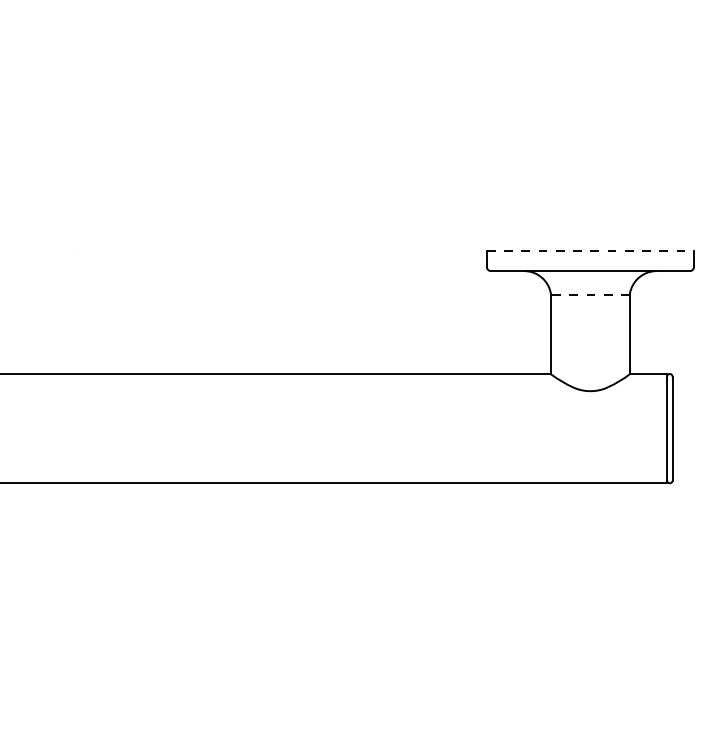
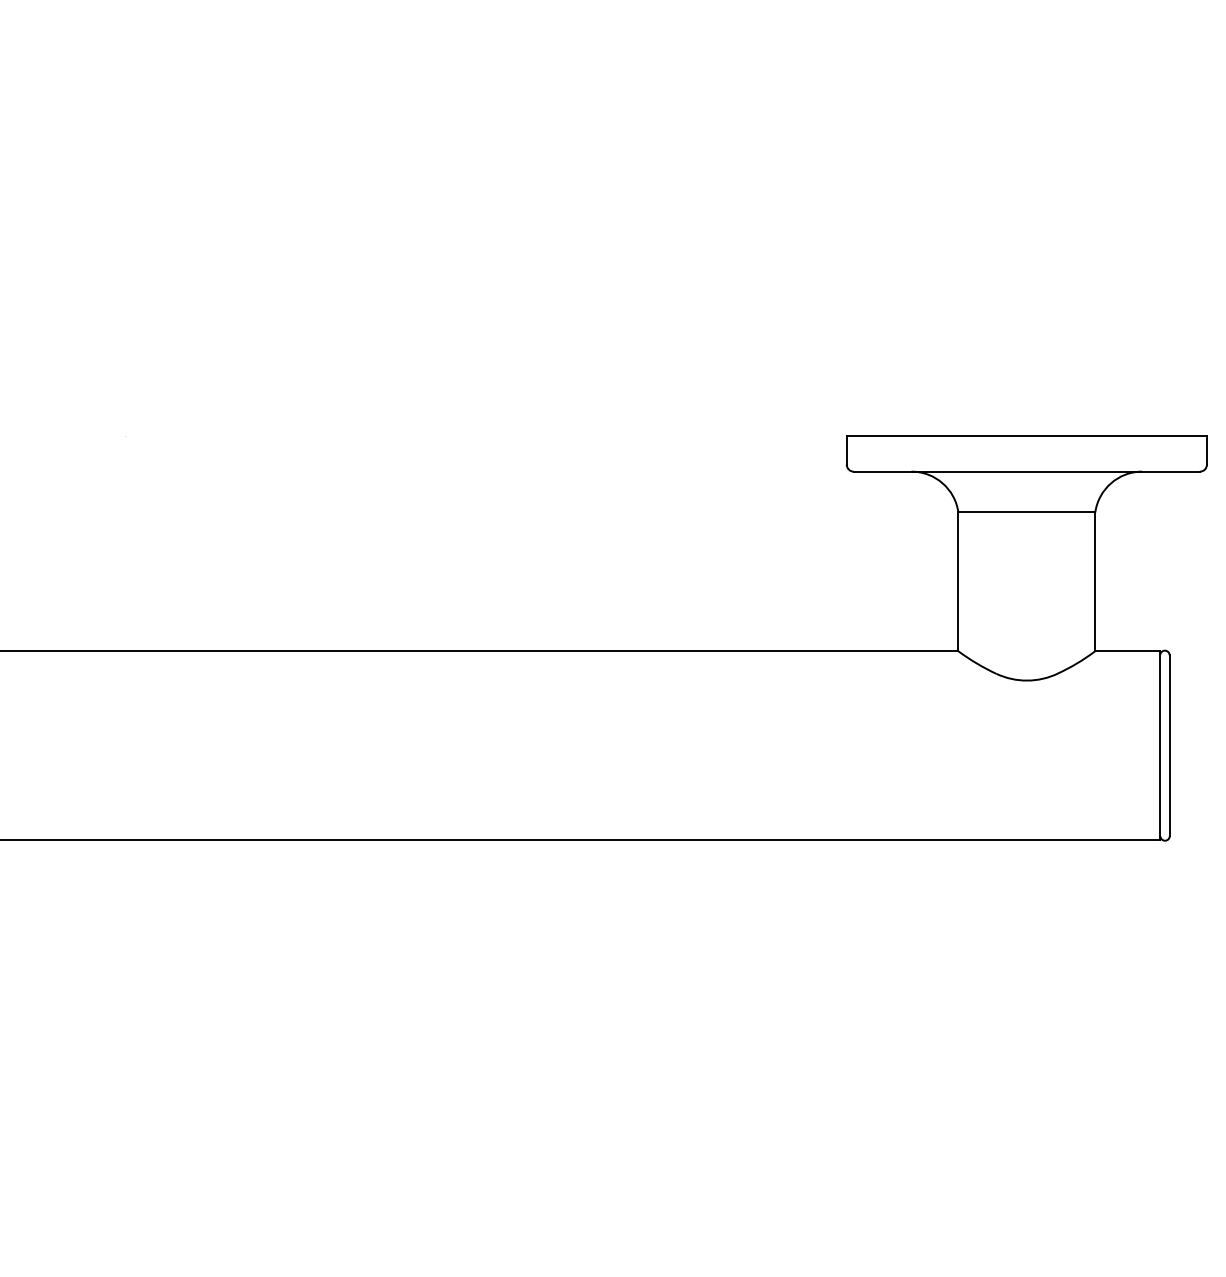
line: (590, 250) -> (1026, 435), dashed -> solid
line: (589, 294) -> (1025, 512), dashed -> solid

